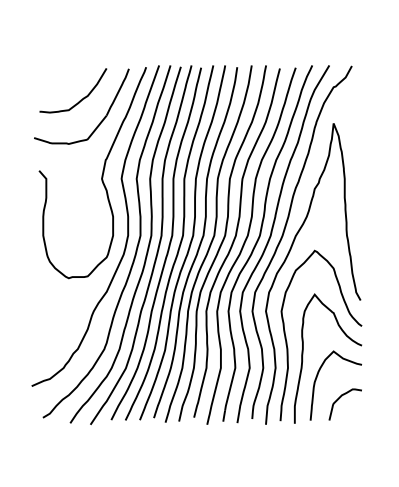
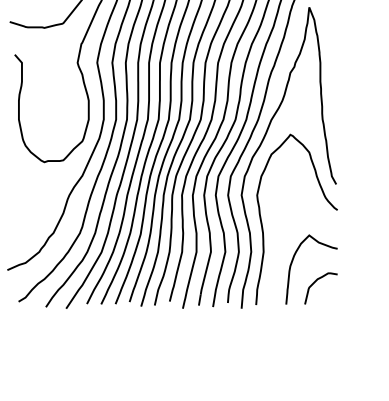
curve: (303, 358) -> (279, 242), removed

